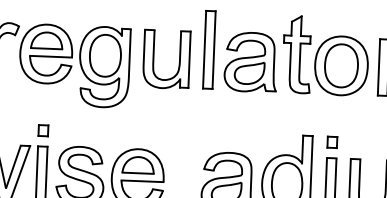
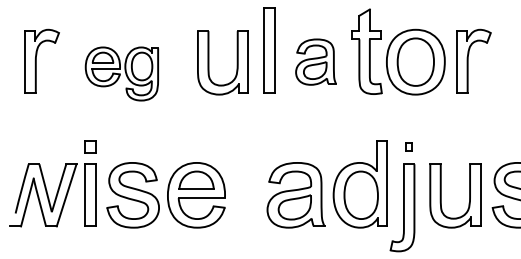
part: (250, 61) -> (315, 61), size x0.7
part: (74, 65) -> (121, 73), size x0.6
part: (331, 142) -> (408, 146), size x0.6

